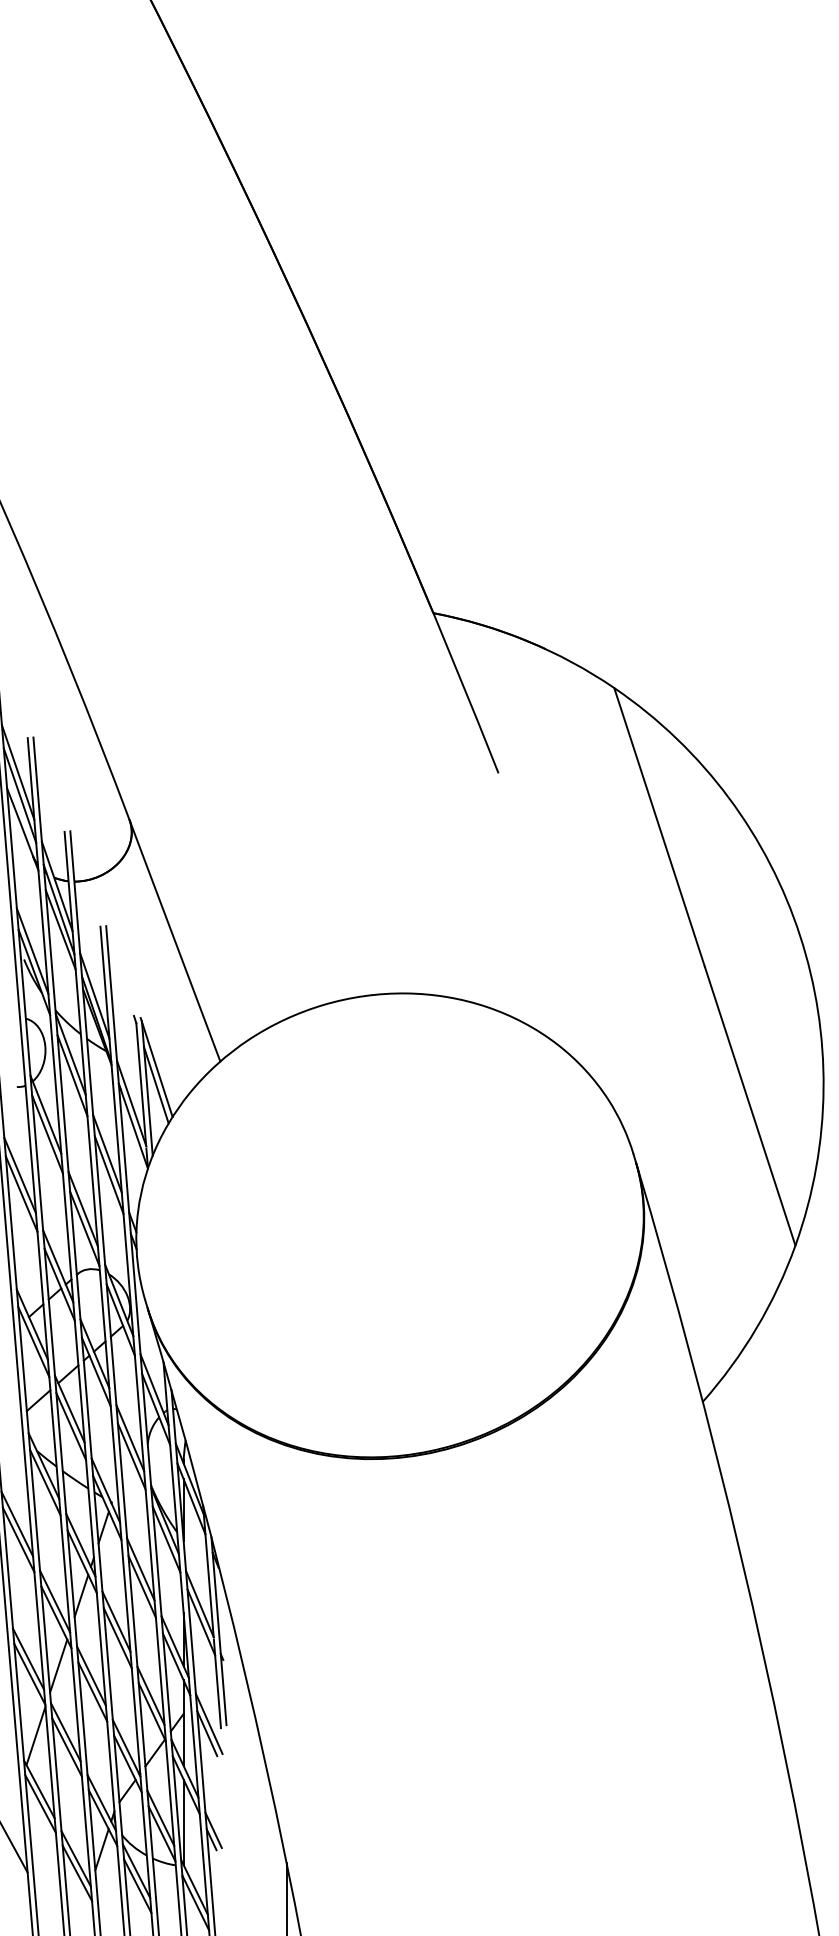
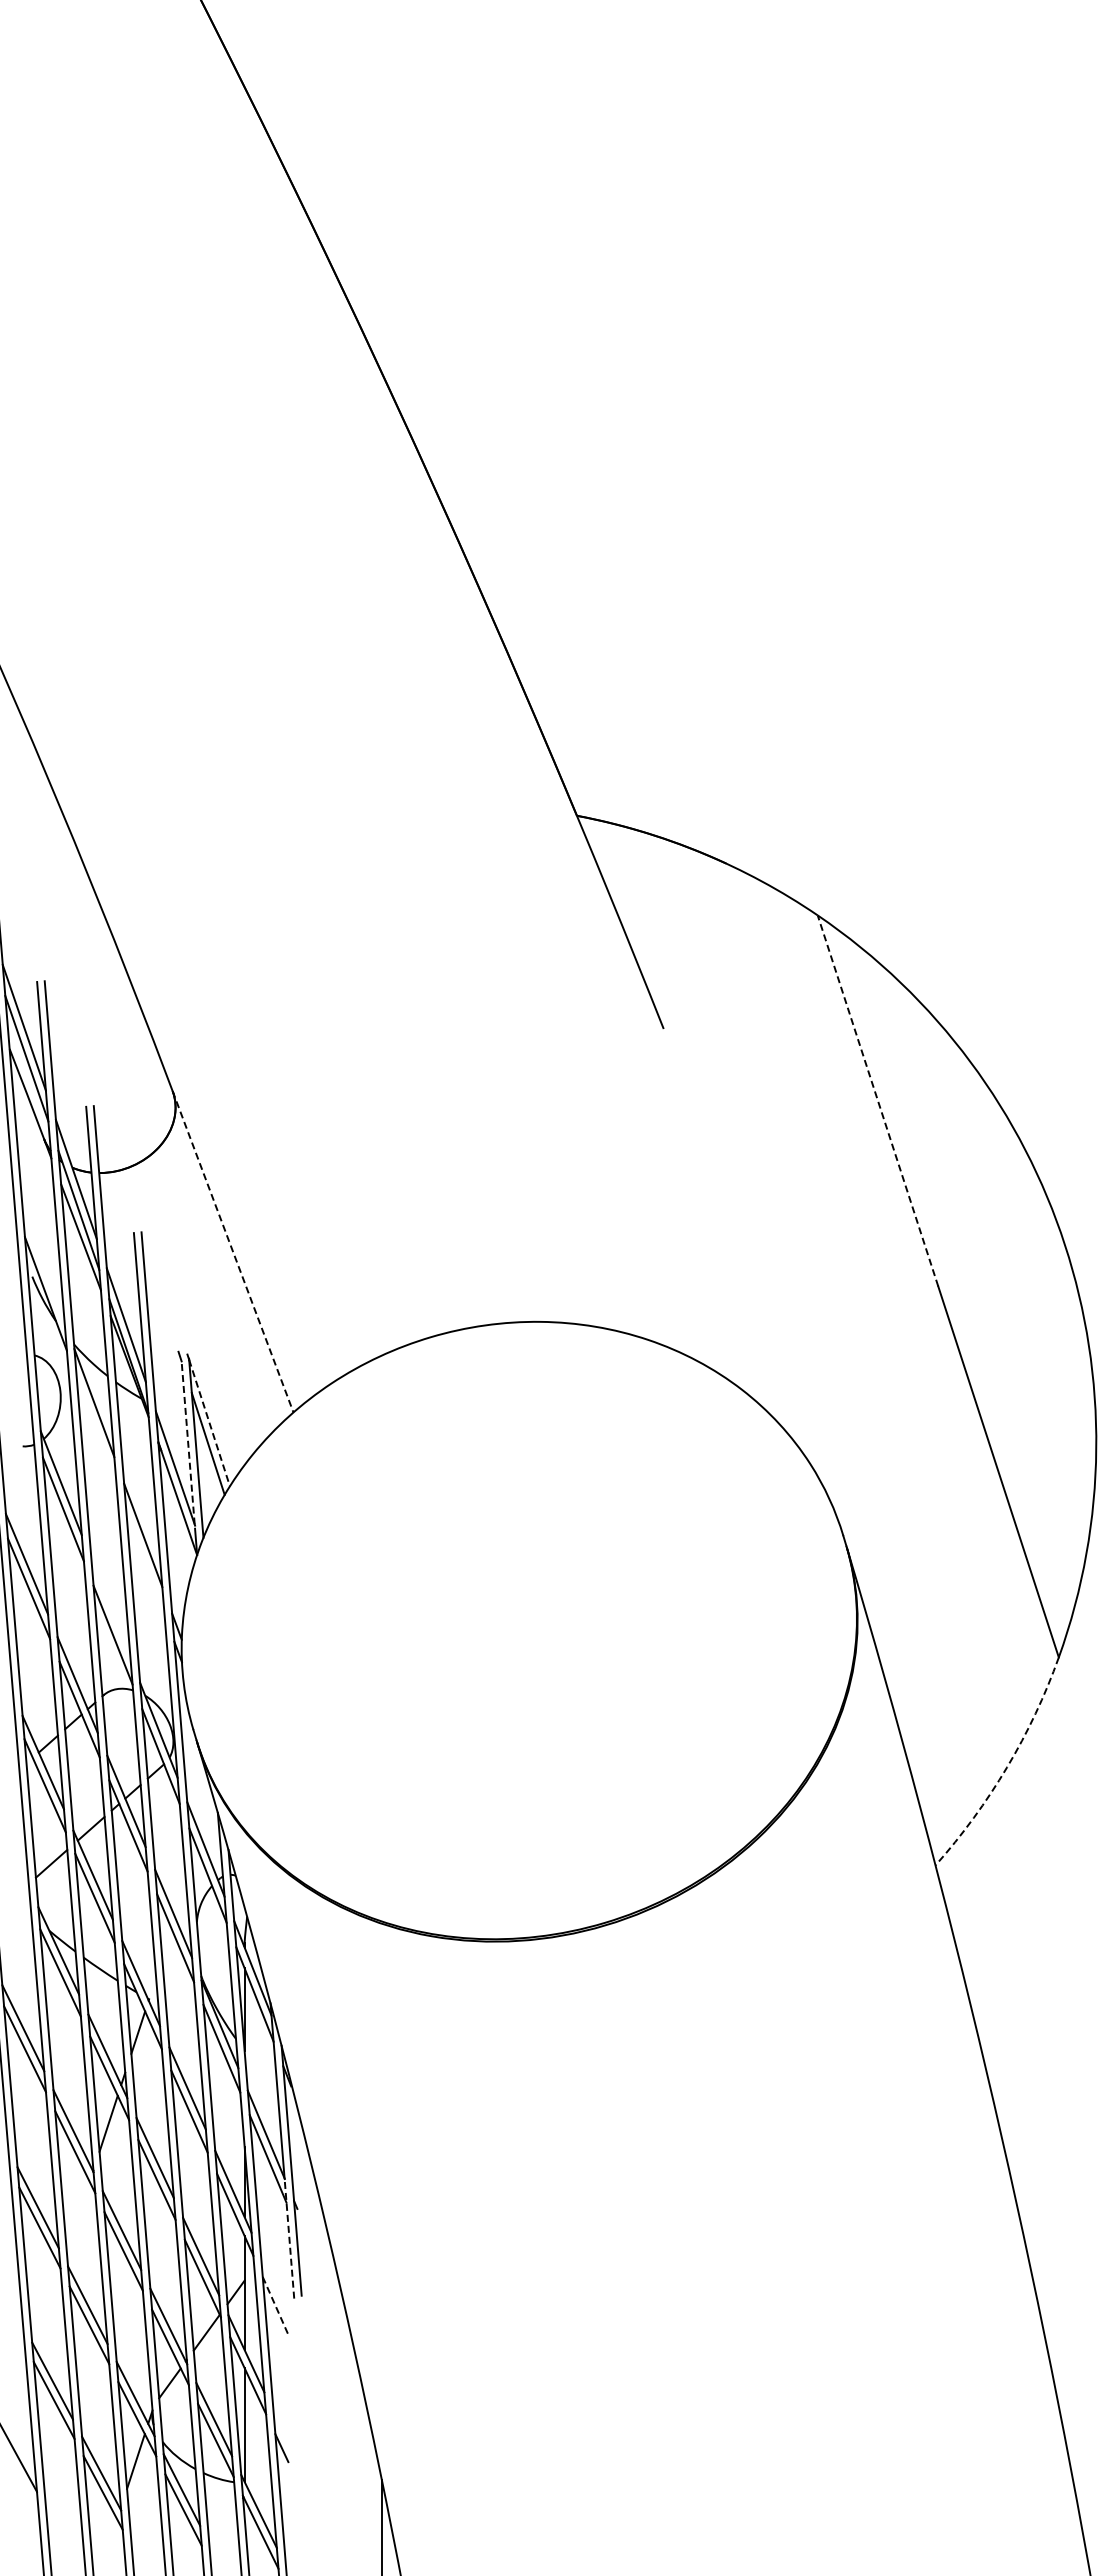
line: (659, 827) -> (877, 1100), solid -> dashed
line: (175, 940) -> (233, 1251), solid -> dashed
line: (32, 951) -> (43, 1265), removed
line: (157, 1069) -> (209, 1423), solid -> dashed
line: (72, 1075) -> (96, 1431), removed
line: (141, 1084) -> (188, 1442), solid -> dashed
line: (109, 1175) -> (145, 1563), removed
line: (82, 1208) -> (110, 1608), removed
arc: (756, 1328) -> (1007, 1767), solid -> dashed
line: (58, 1665) -> (77, 2216), removed
line: (217, 1684) -> (289, 2241), solid -> dashed
line: (209, 1723) -> (278, 2293), removed
line: (207, 1733) -> (276, 2306), solid -> dashed
line: (35, 1735) -> (47, 2309), removed
line: (213, 1830) -> (284, 2435), removed

